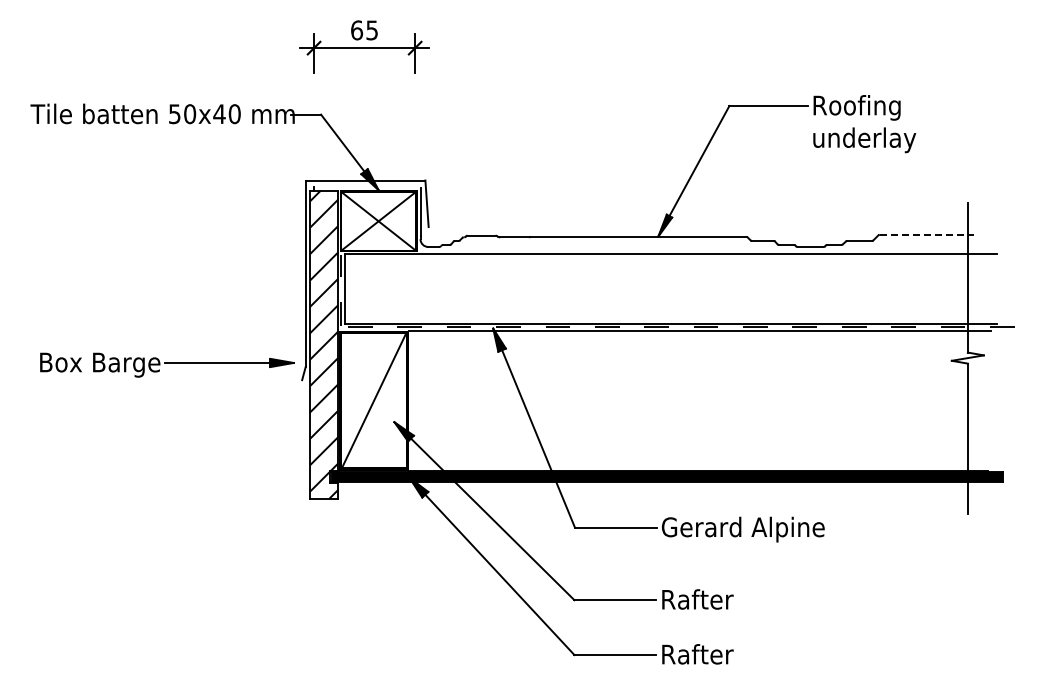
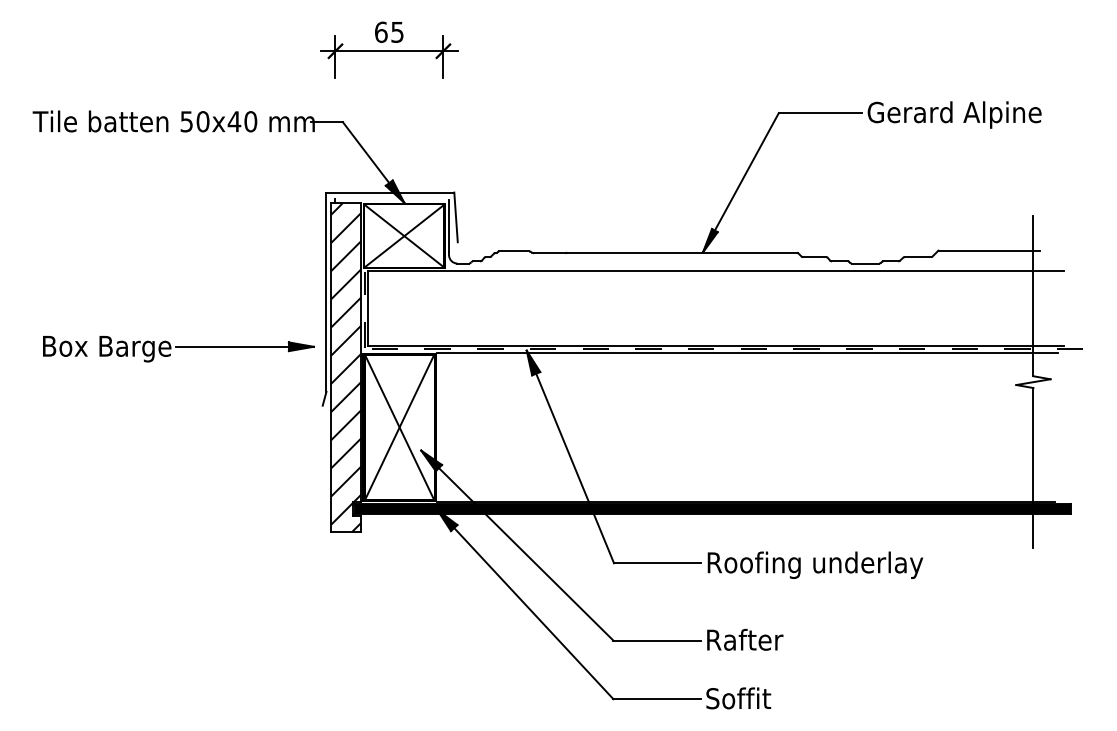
text: (893, 124) -> (954, 132), Roofing underlay -> Gerard Alpine
line: (926, 234) -> (989, 250), dashed -> solid
part: (167, 364) -> (178, 348), moved
line: (374, 400) -> (399, 427), added
text: (762, 529) -> (814, 565), Gerard Alpine -> Roofing underlay
text: (697, 654) -> (744, 698), Rafter -> Soffit

